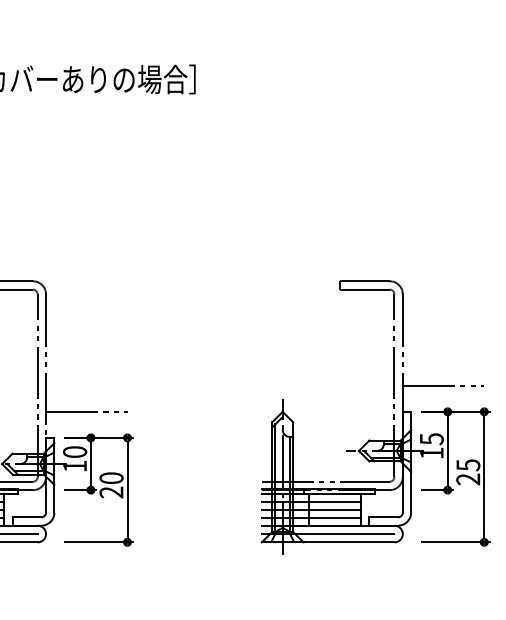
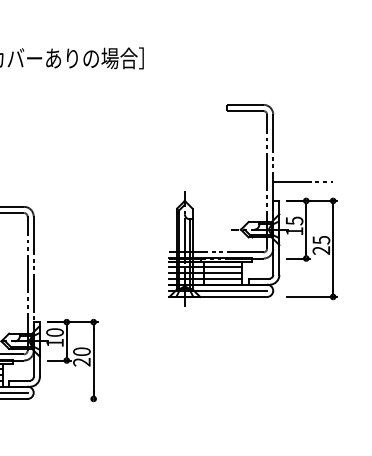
line: (86, 411) -> (63, 302), removed
part: (393, 418) -> (266, 205), moved
line: (98, 541) -> (72, 398), removed

